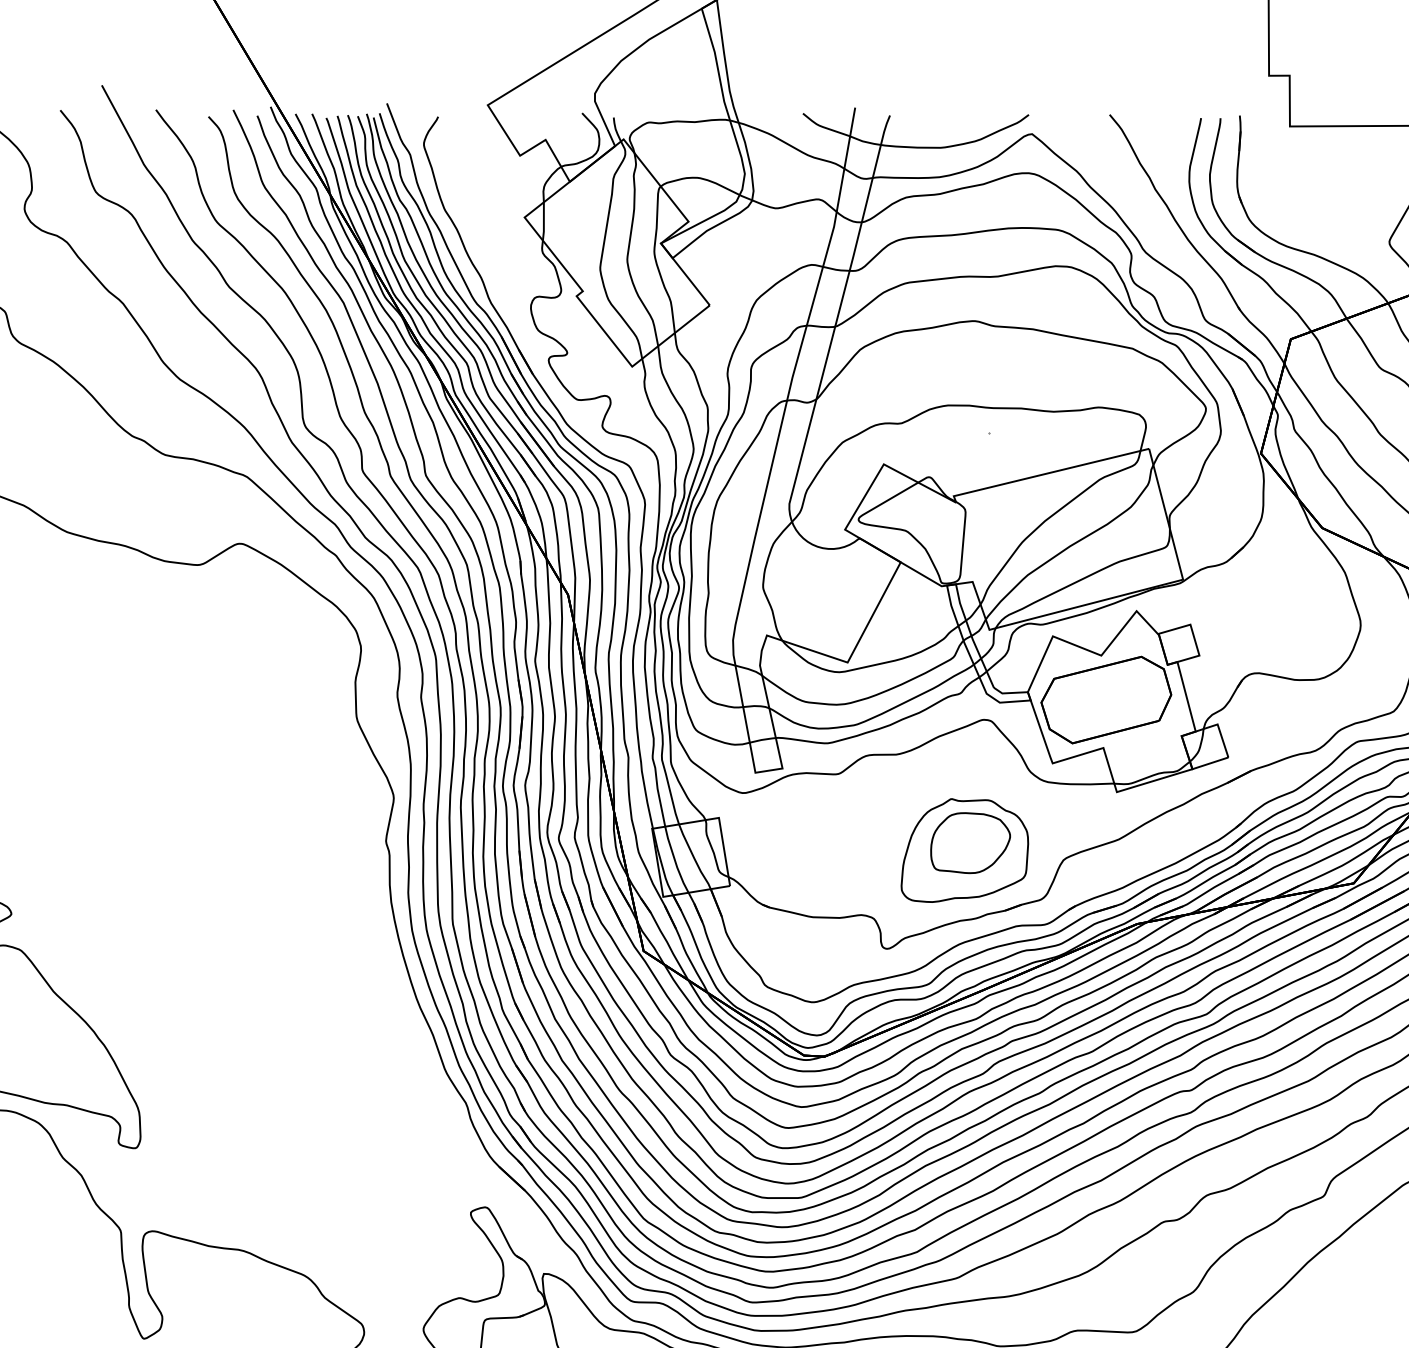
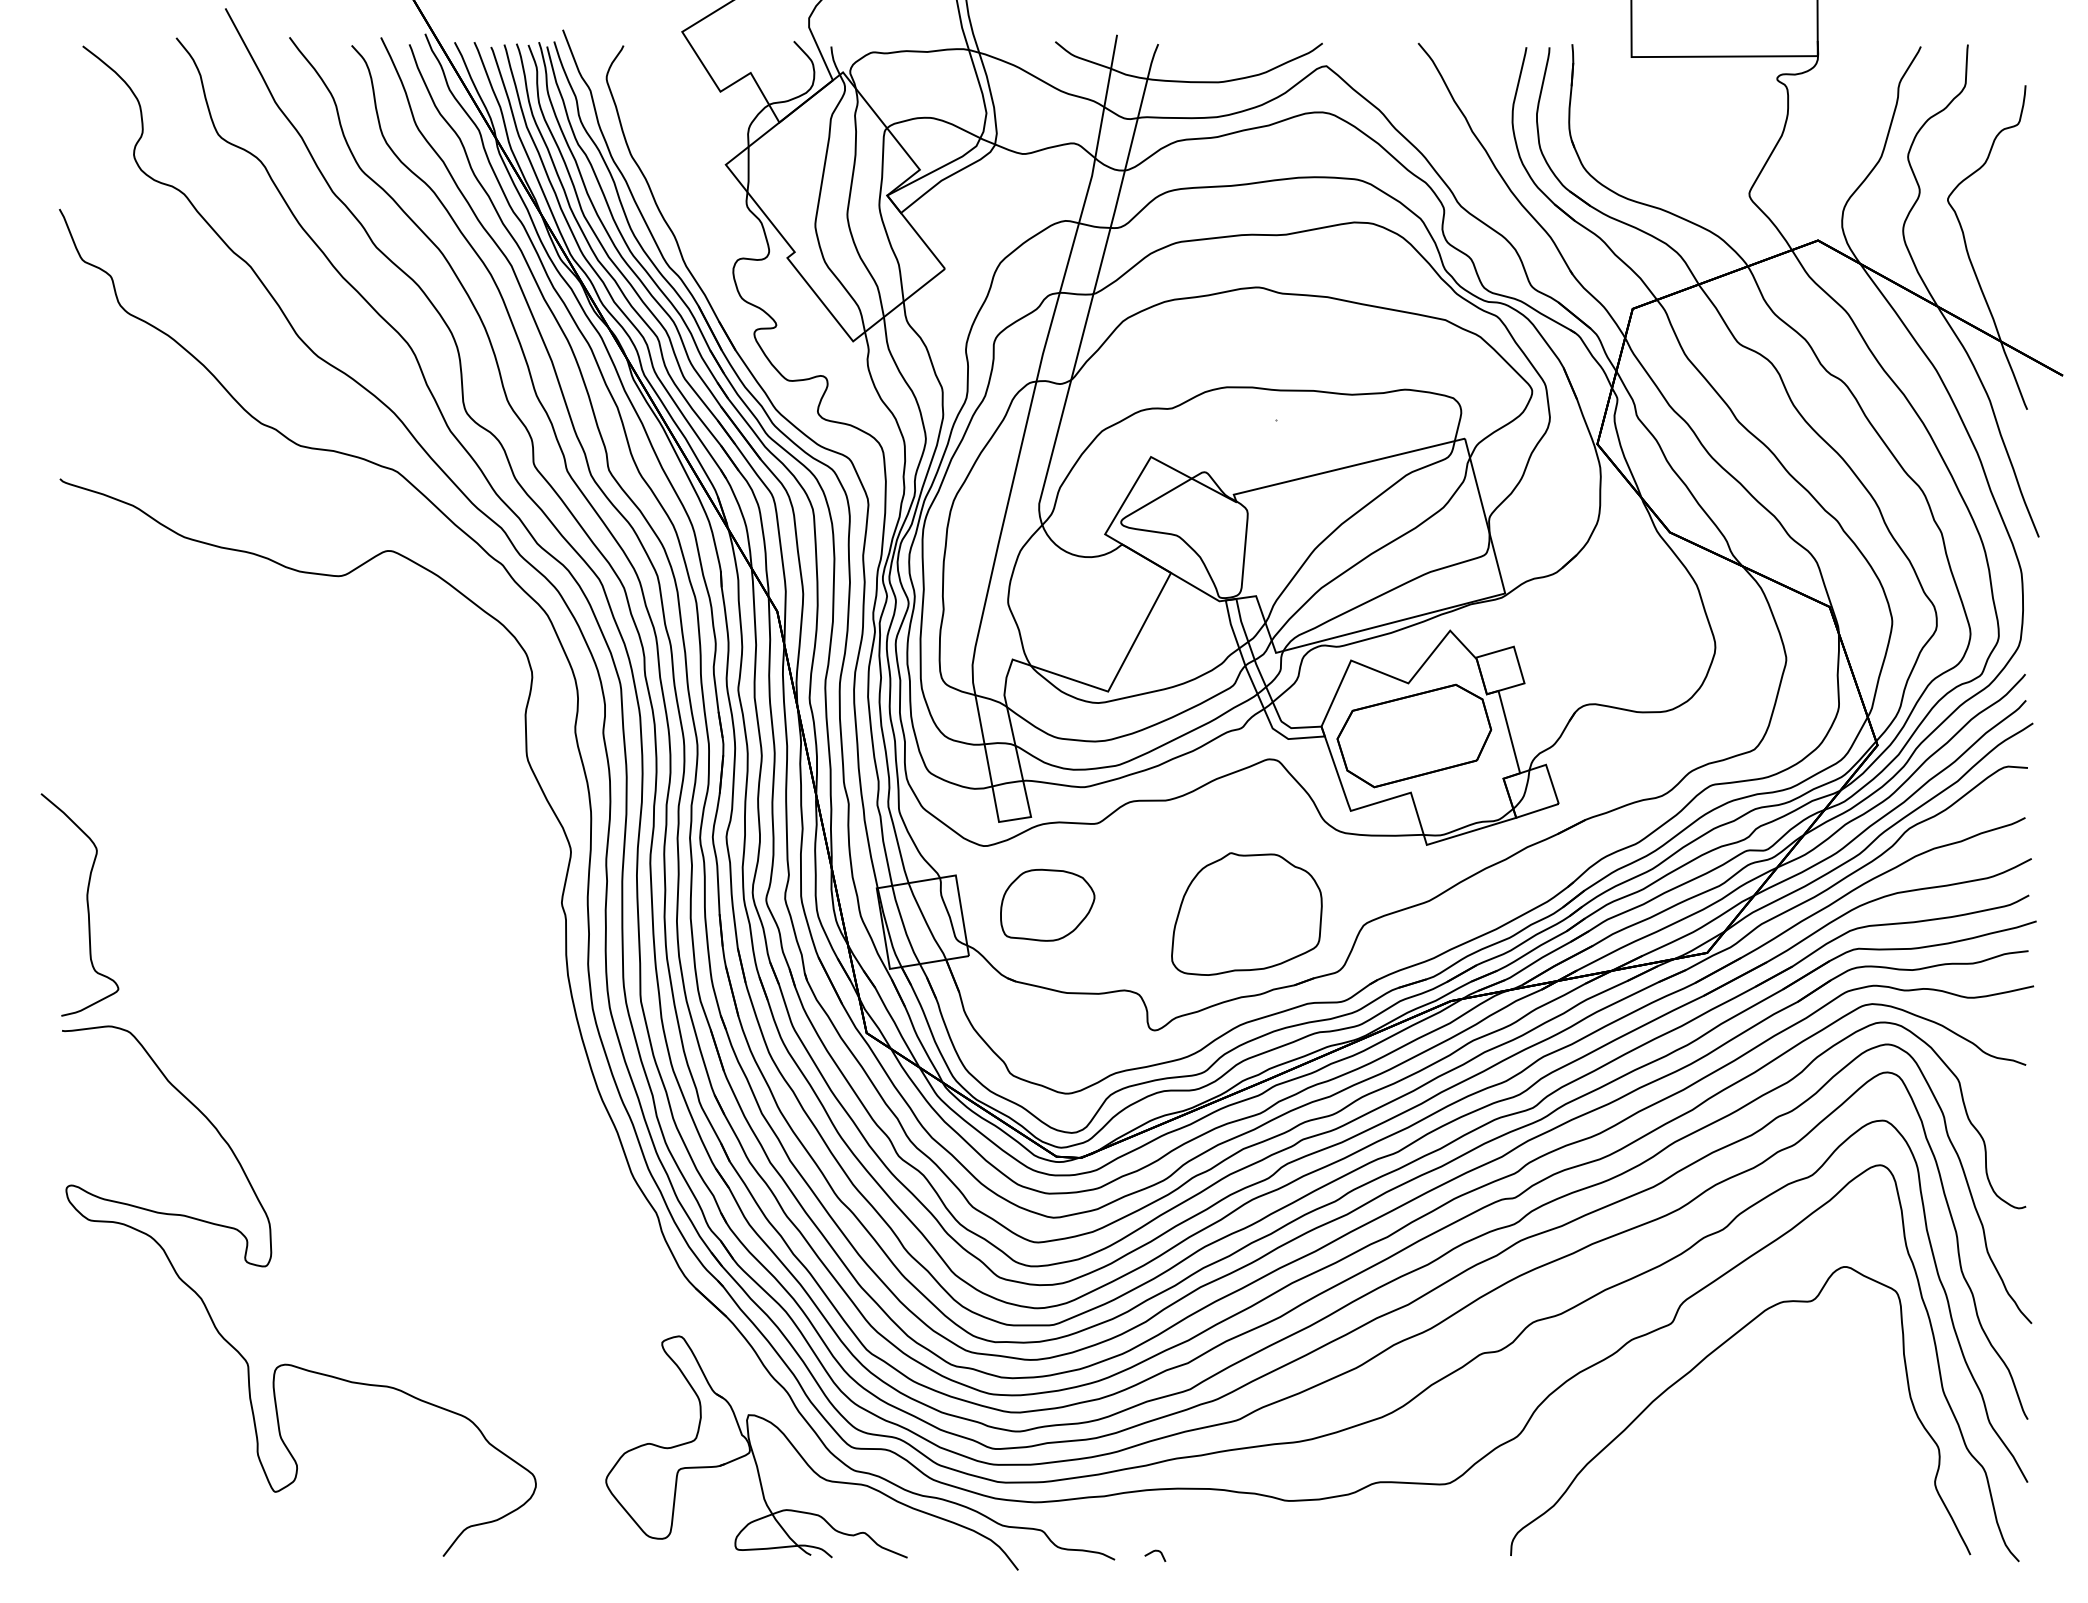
part: (970, 842) -> (1047, 904), moved

